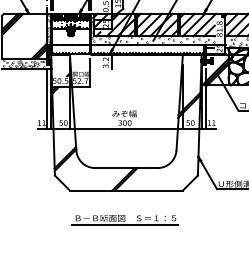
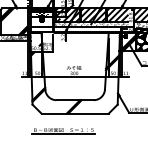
part: (125, 220) -> (63, 131), moved

